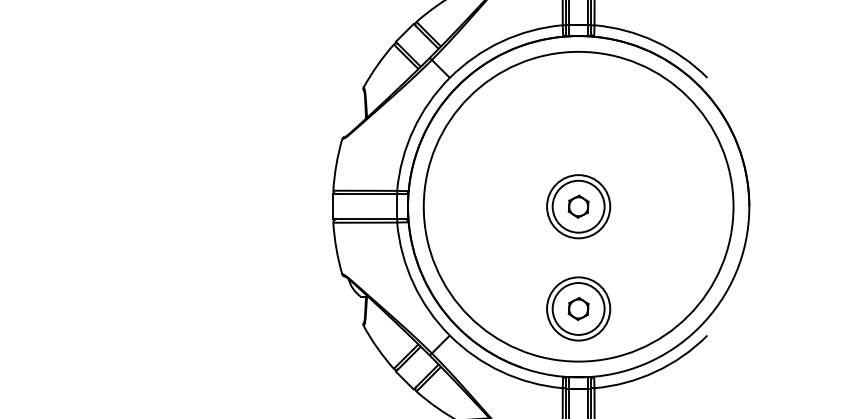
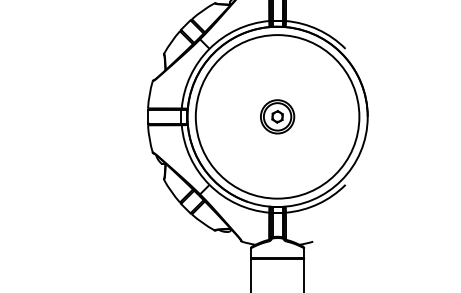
part: (578, 308) -> (277, 170), removed

